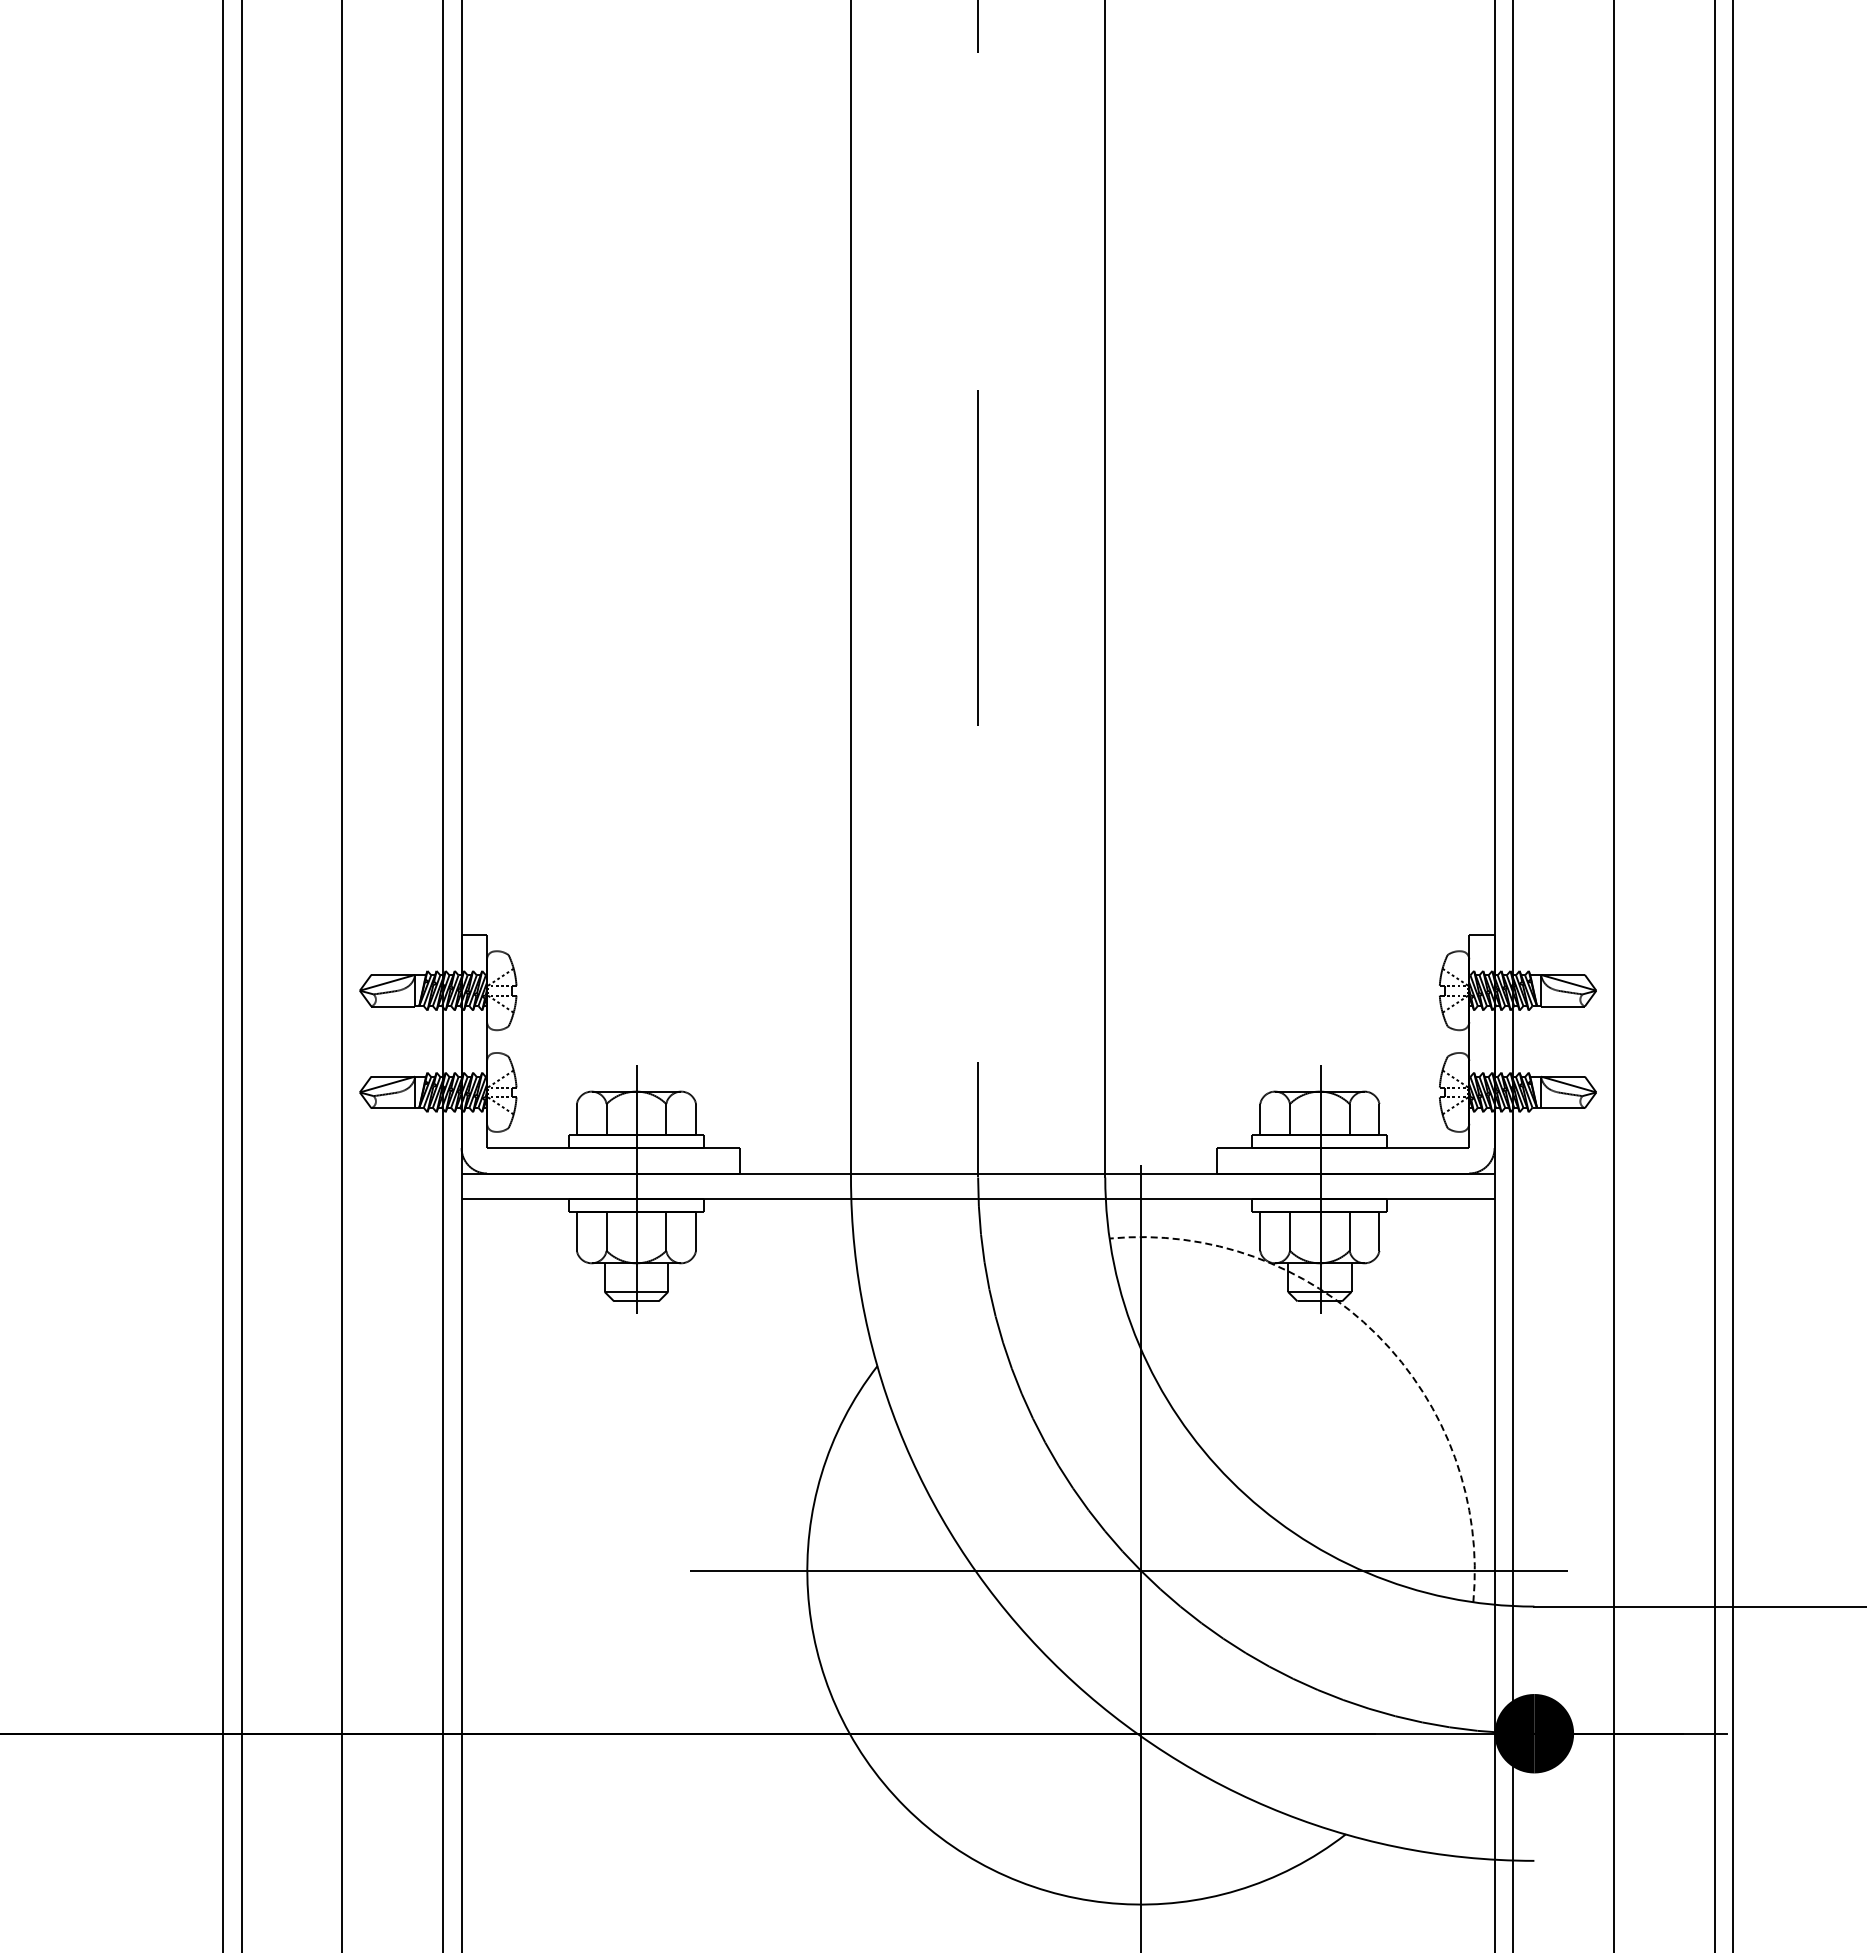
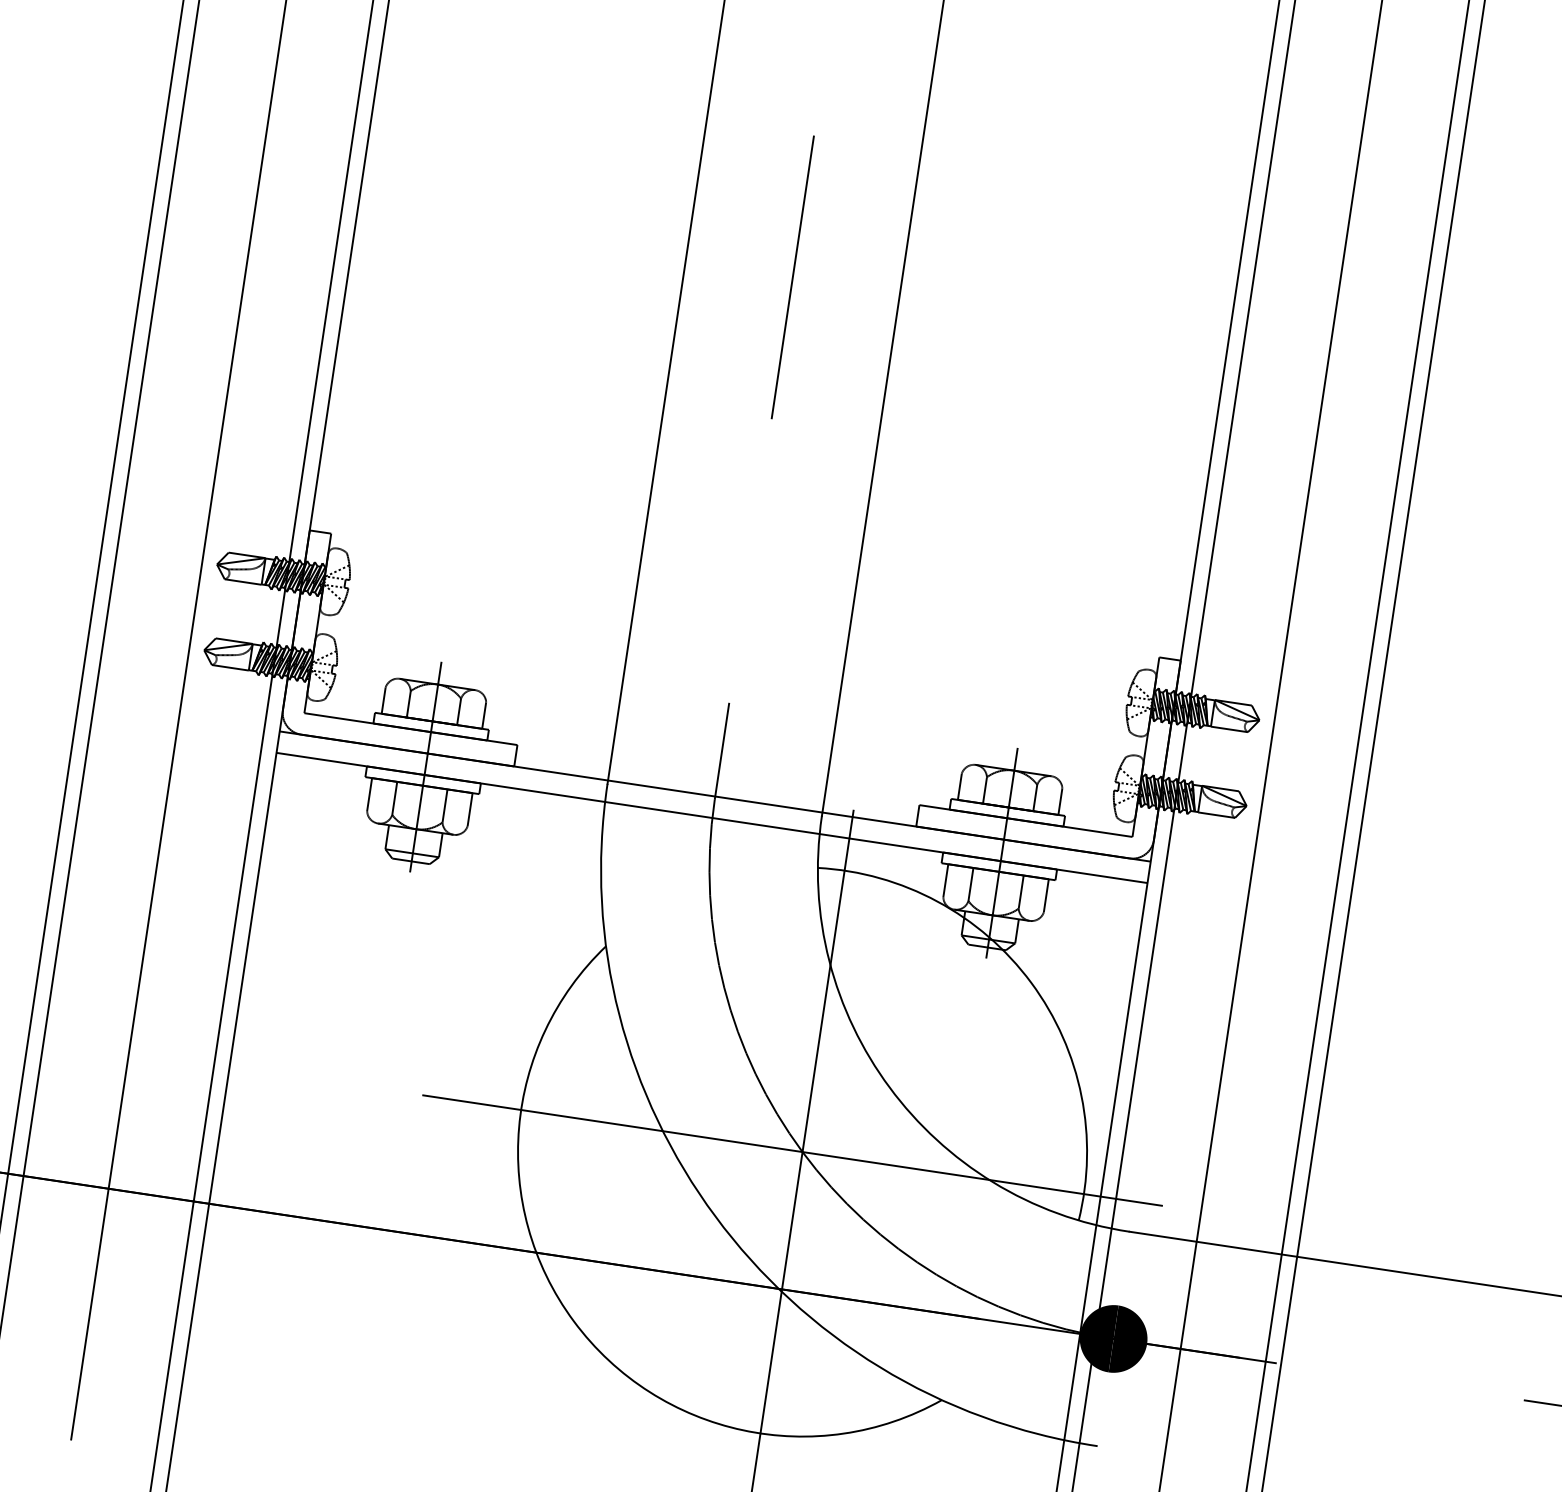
arc: (1377, 1334) -> (1031, 982), dashed -> solid

